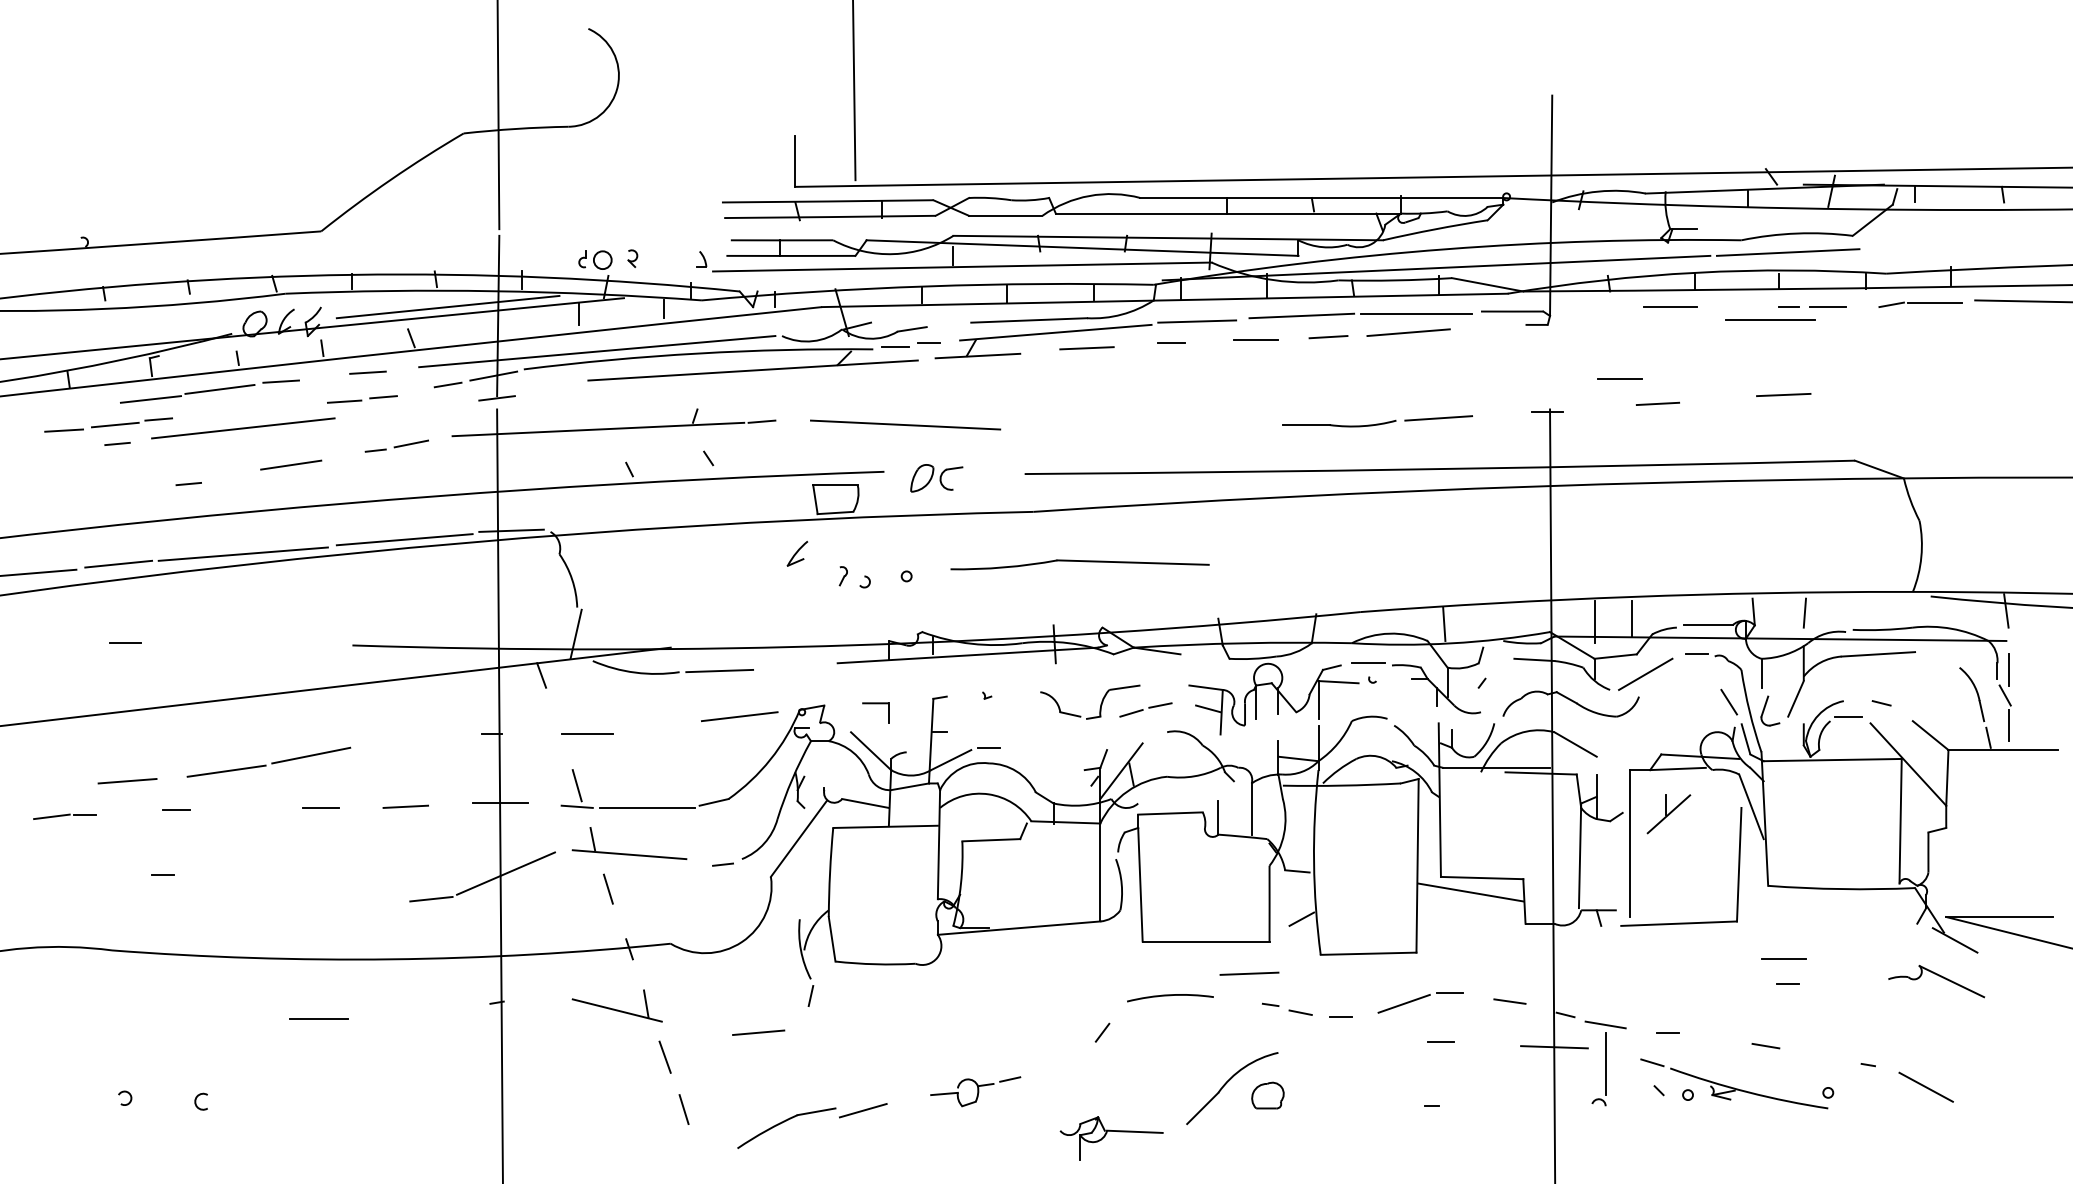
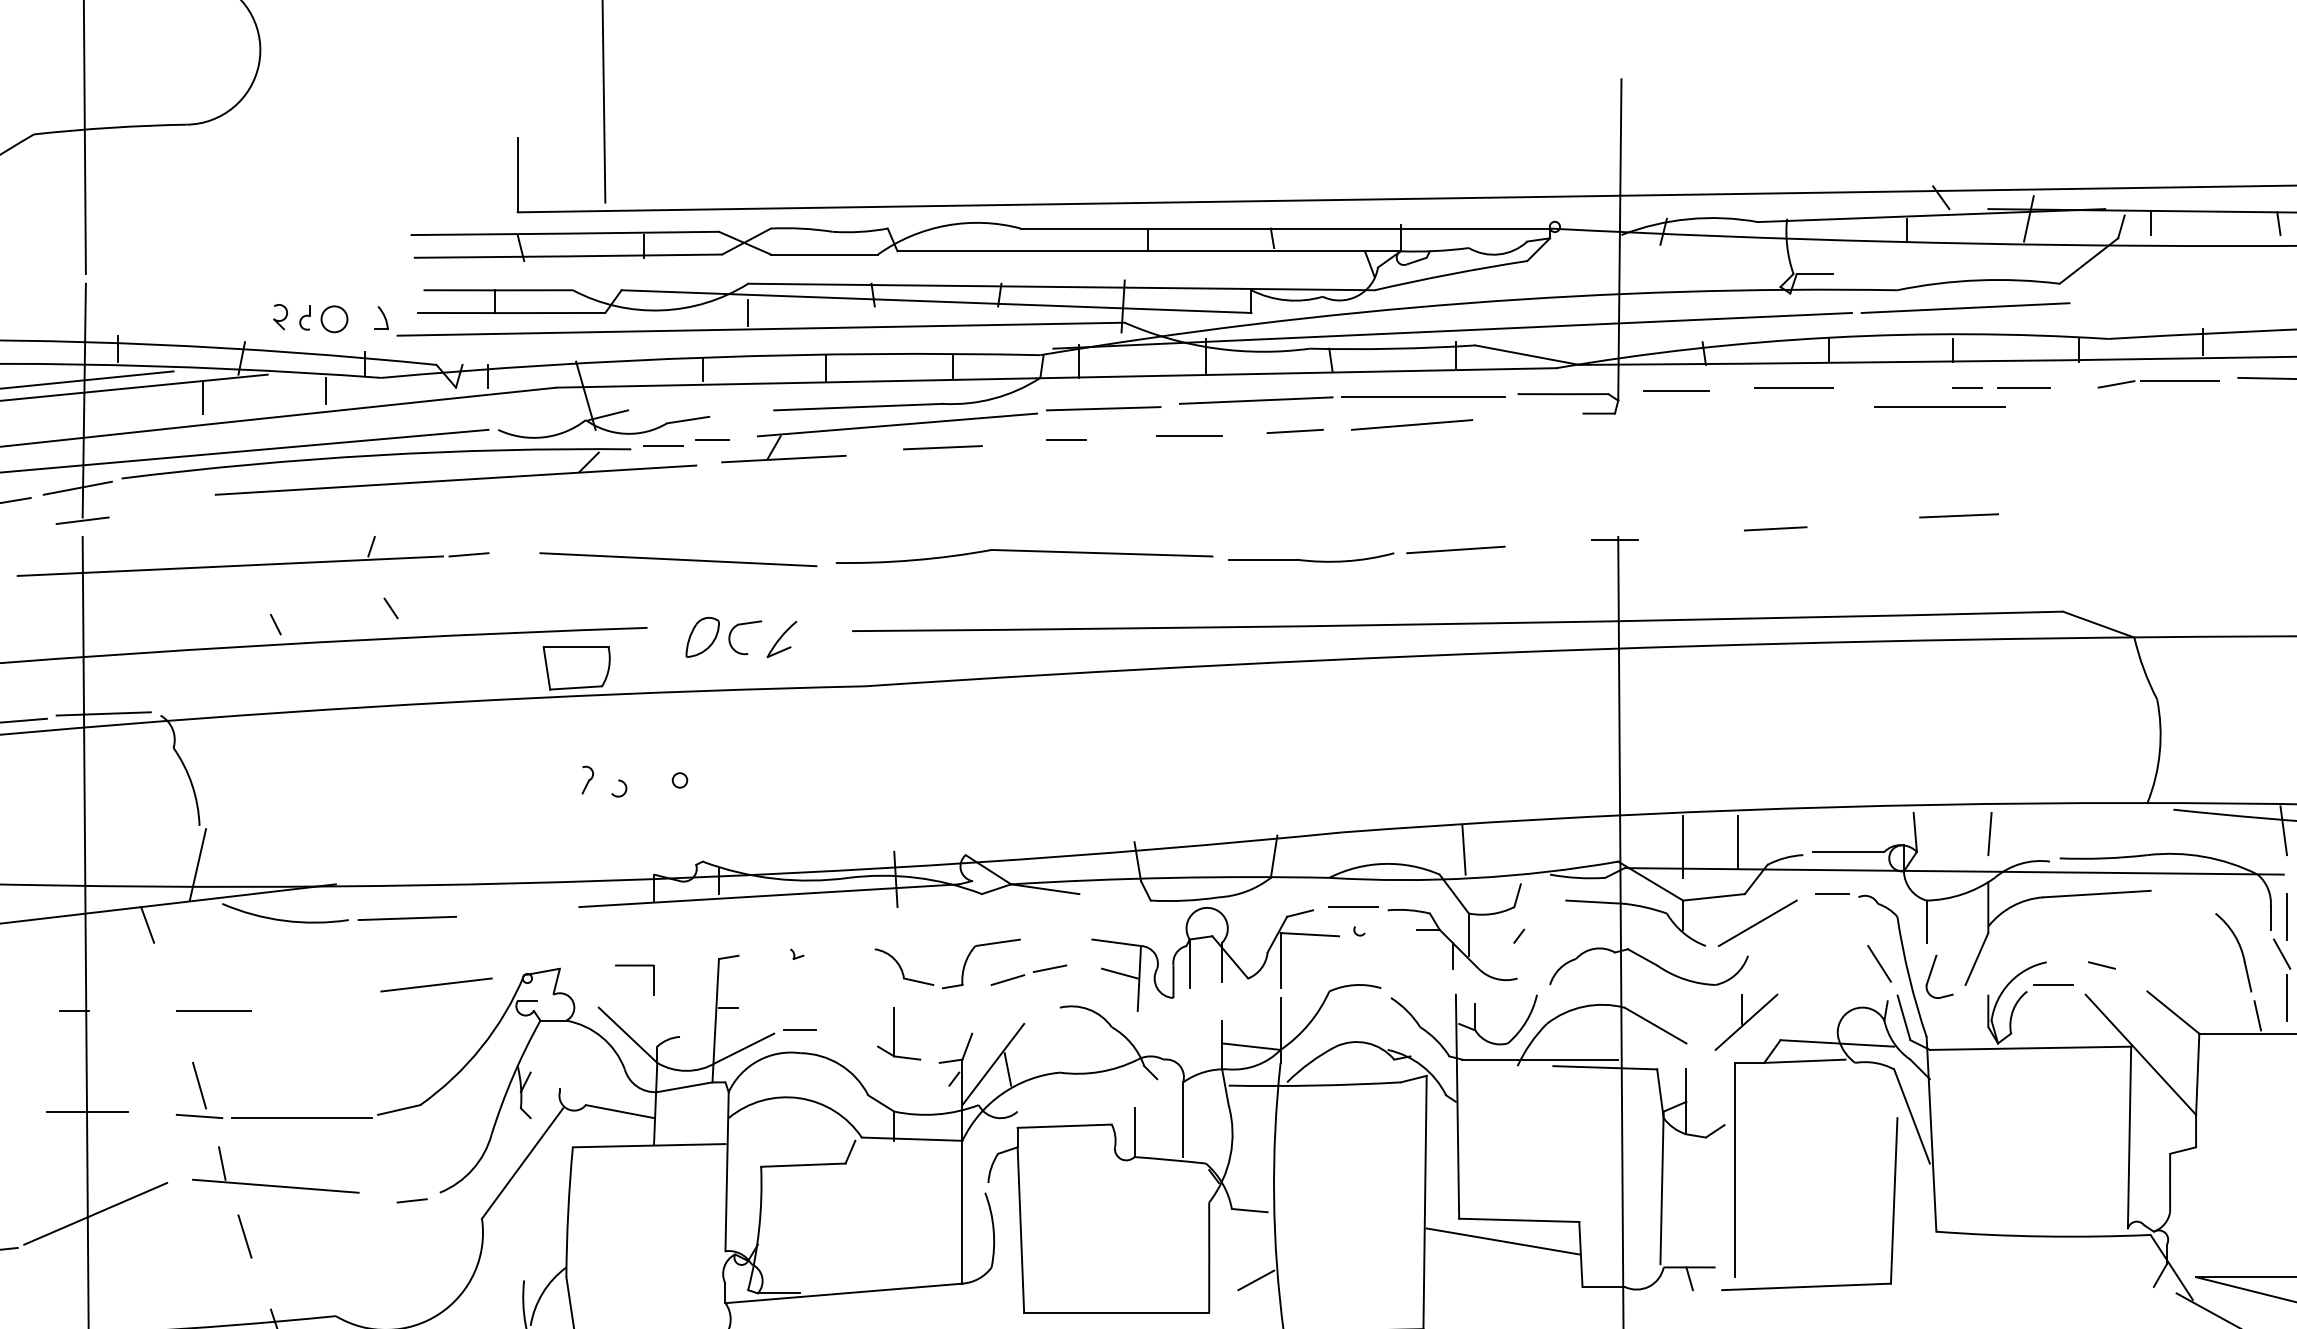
part: (595, 259) -> (323, 318), moved
line: (1619, 378) -> (1675, 389), moved
part: (797, 553) -> (781, 639), moved
part: (1079, 564) -> (1023, 555), moved
part: (1056, 749) -> (898, 1032), added
part: (1668, 814) -> (1745, 1022), moved

